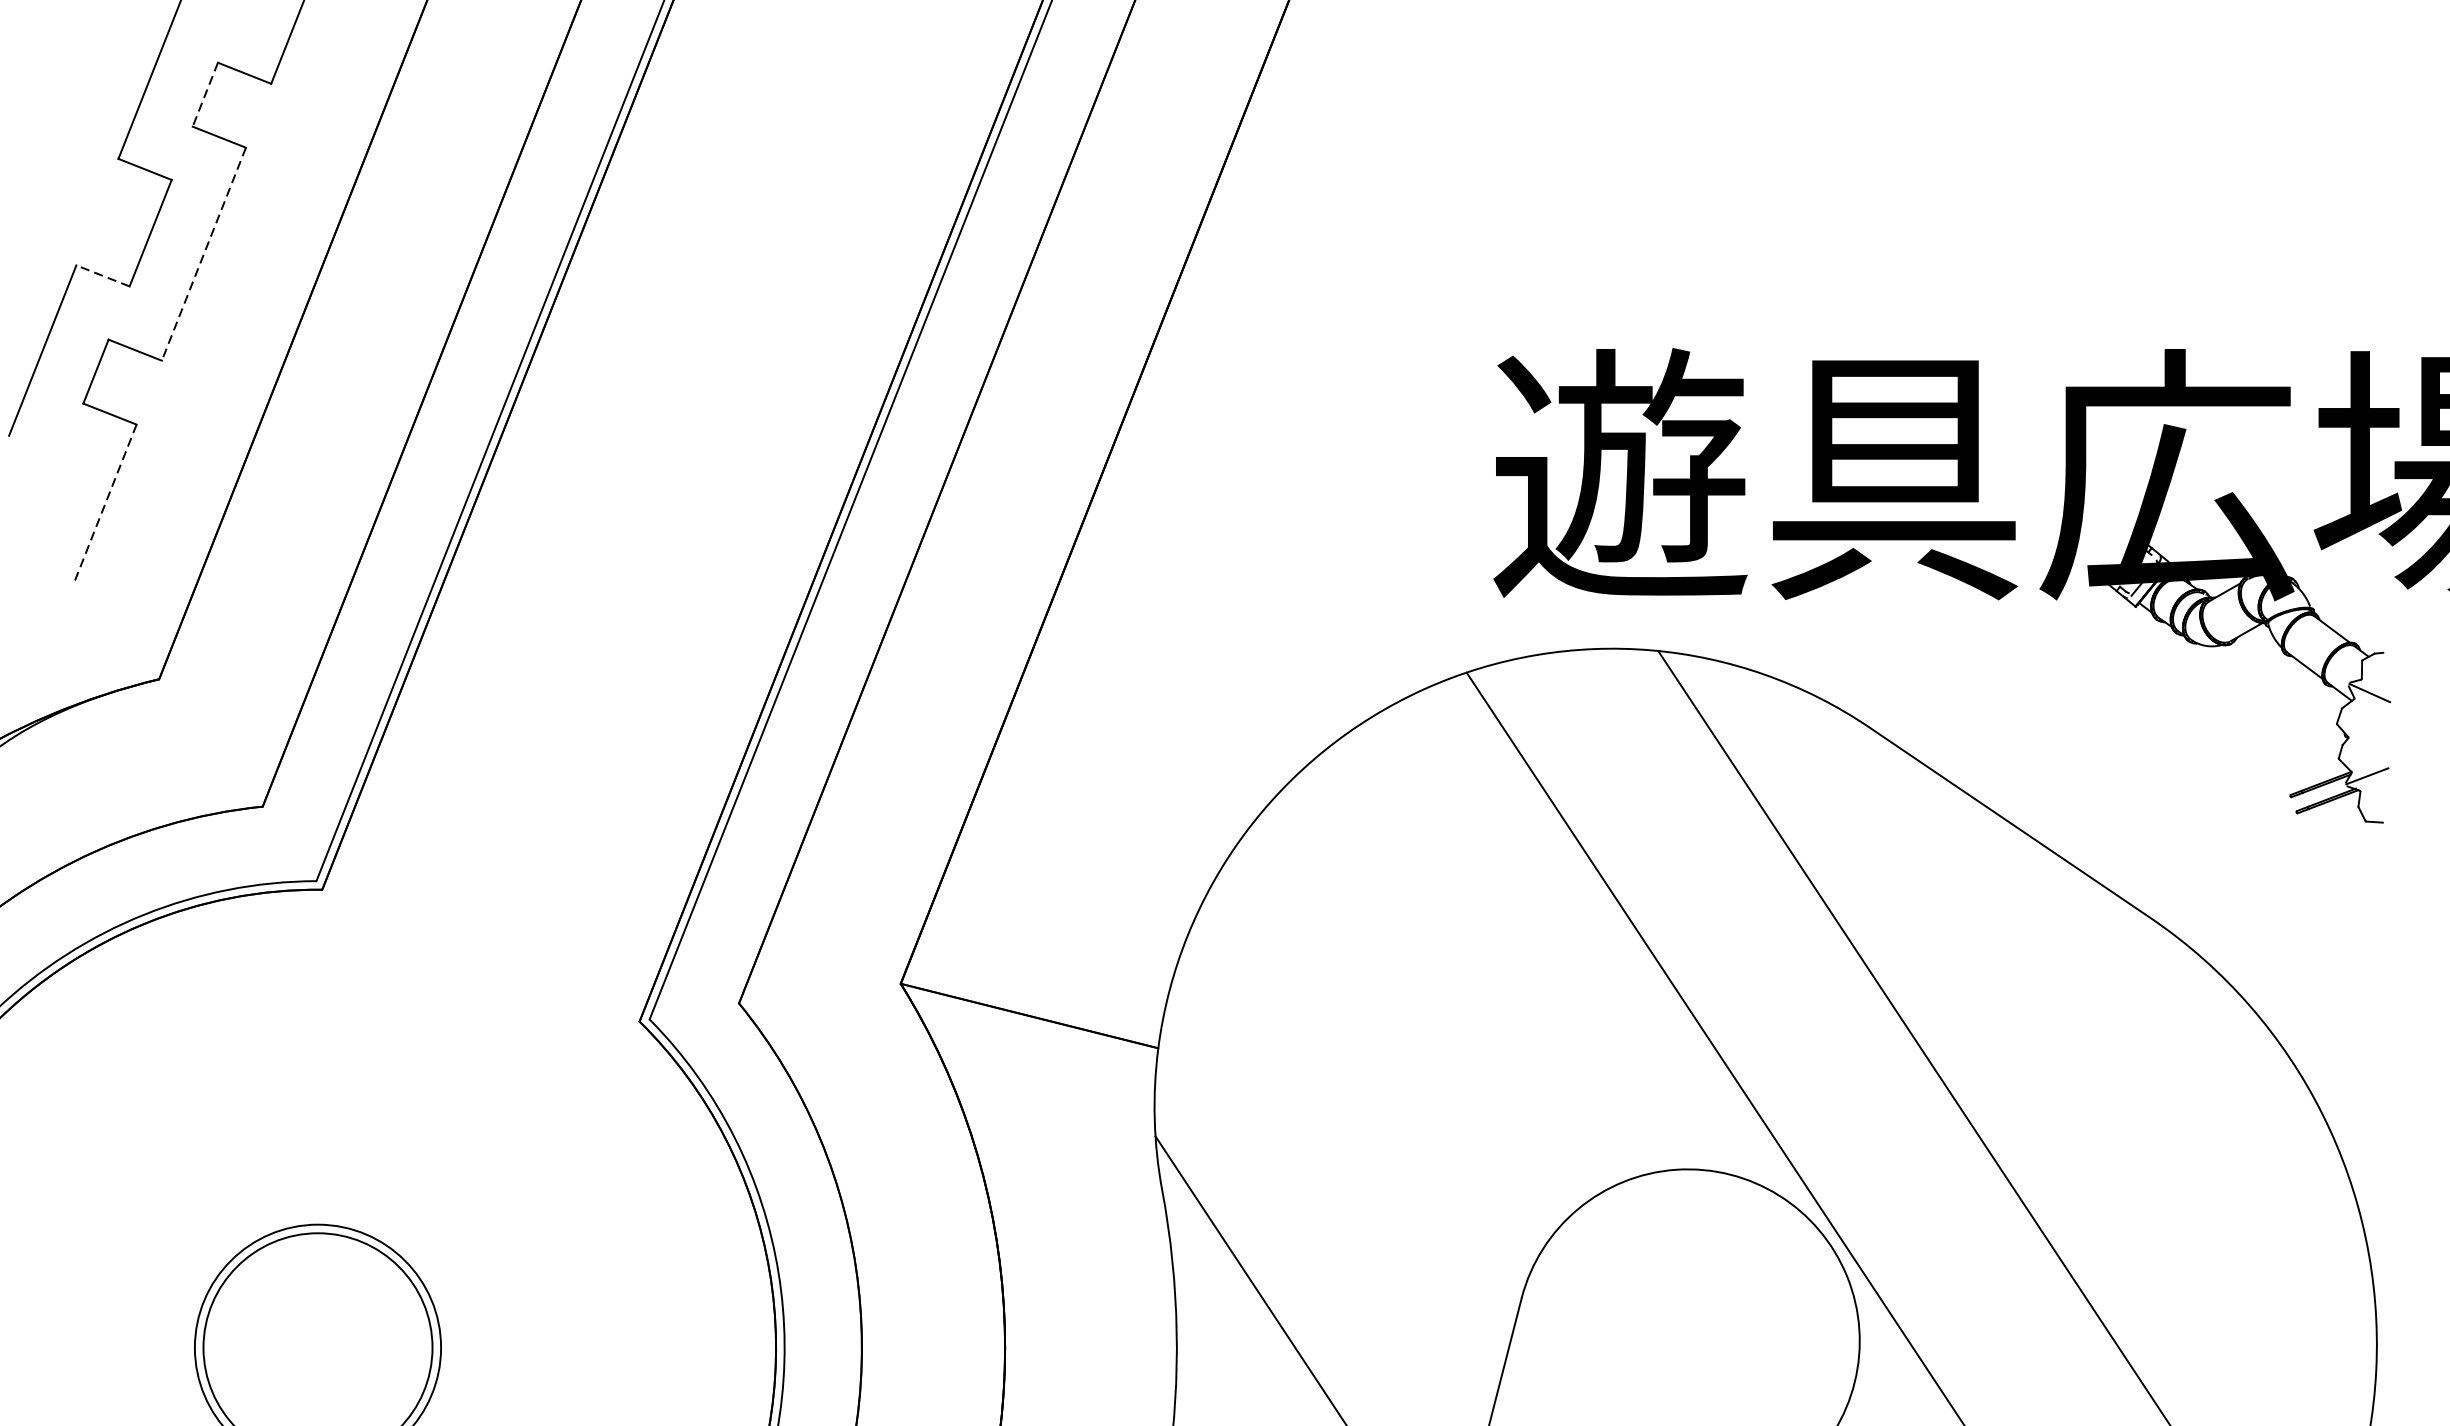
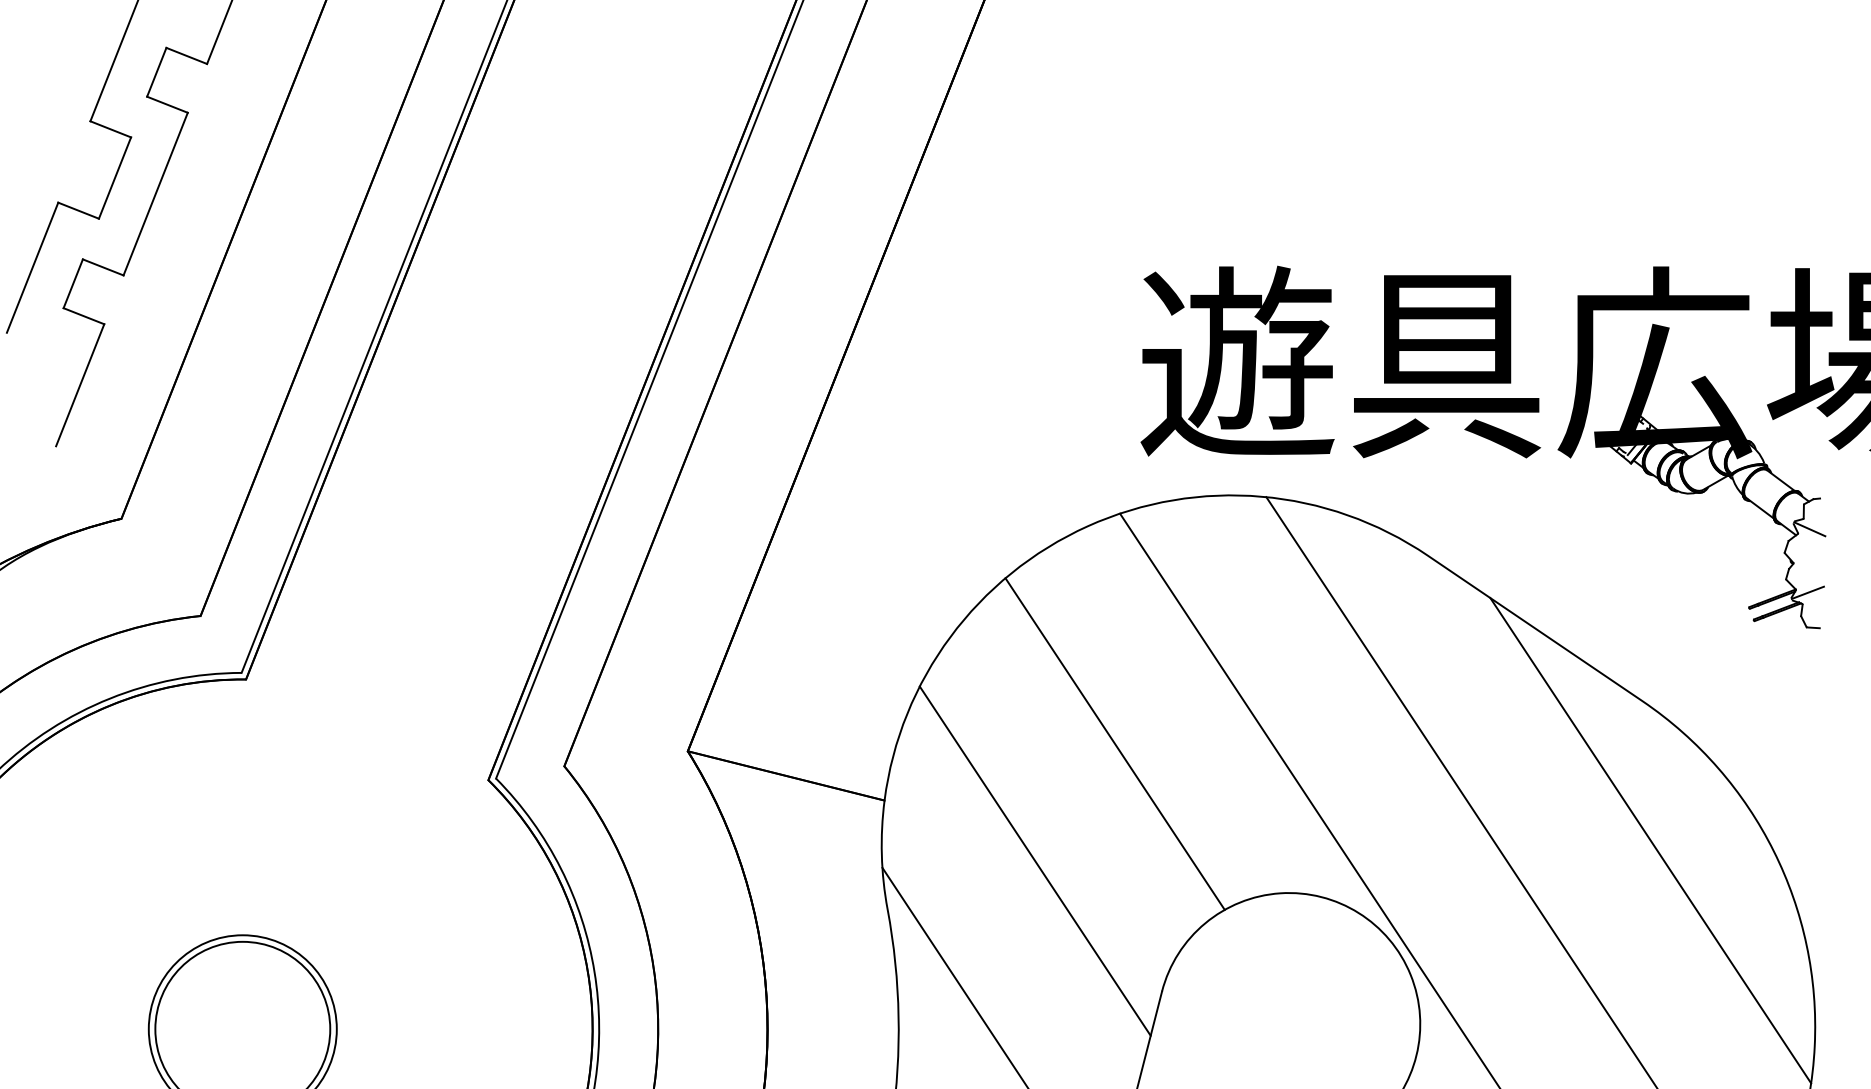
line: (204, 94) -> (156, 72), dashed -> solid
line: (203, 254) -> (155, 194), dashed -> solid
line: (102, 275) -> (78, 210), dashed -> solid
line: (105, 504) -> (80, 385), dashed -> solid
line: (1459, 973) -> (1114, 743), added
line: (2161, 1100) -> (1650, 840), added
line: (1354, 1126) -> (1034, 860), added

